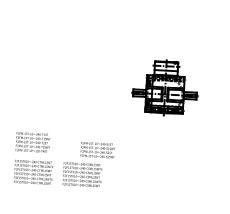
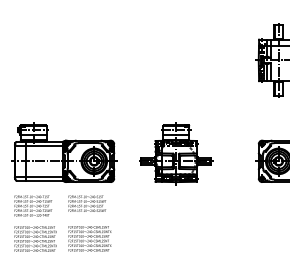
part: (165, 87) -> (176, 153), moved
part: (63, 95) -> (64, 152), added
text: (97, 149) -> (86, 203), moved

